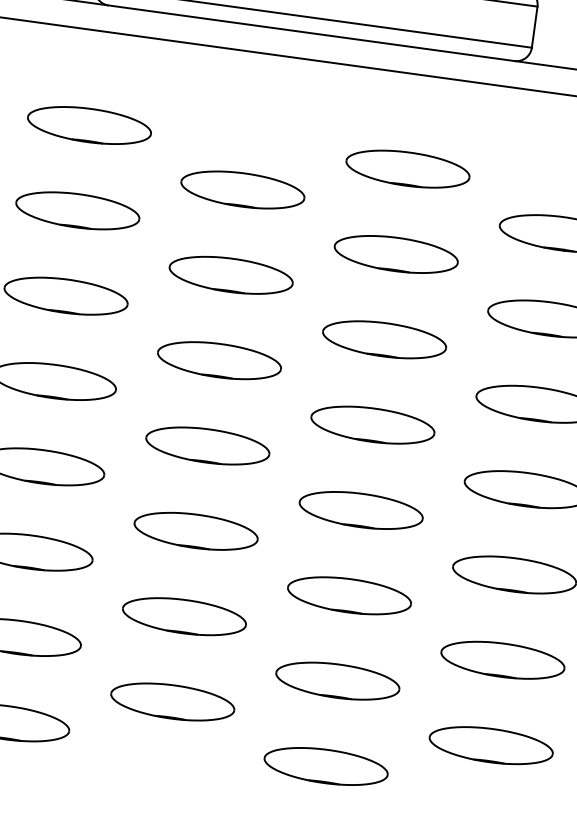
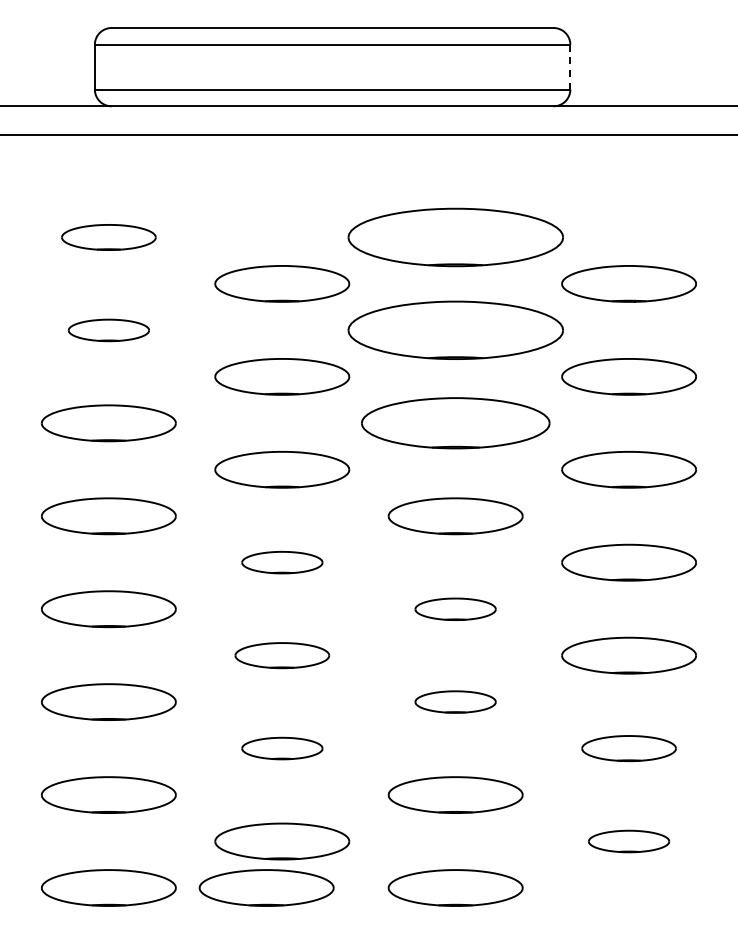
line: (534, 26) -> (570, 66), solid -> dashed
part: (89, 125) -> (108, 237), size x0.7
part: (407, 169) -> (455, 237), size x1.6
part: (77, 210) -> (108, 330), size x0.6
part: (396, 254) -> (455, 330), size x1.6
part: (384, 339) -> (455, 423), size x1.4
part: (208, 445) -> (282, 562), size x0.6
part: (361, 510) -> (455, 609), size x0.6
part: (196, 531) -> (282, 655), size x0.7
part: (349, 595) -> (455, 701), size x0.6
part: (184, 616) -> (282, 748), size x0.6
part: (502, 660) -> (628, 748), size x0.7
part: (152, 742) -> (266, 887), added
part: (490, 745) -> (628, 841), size x0.6

